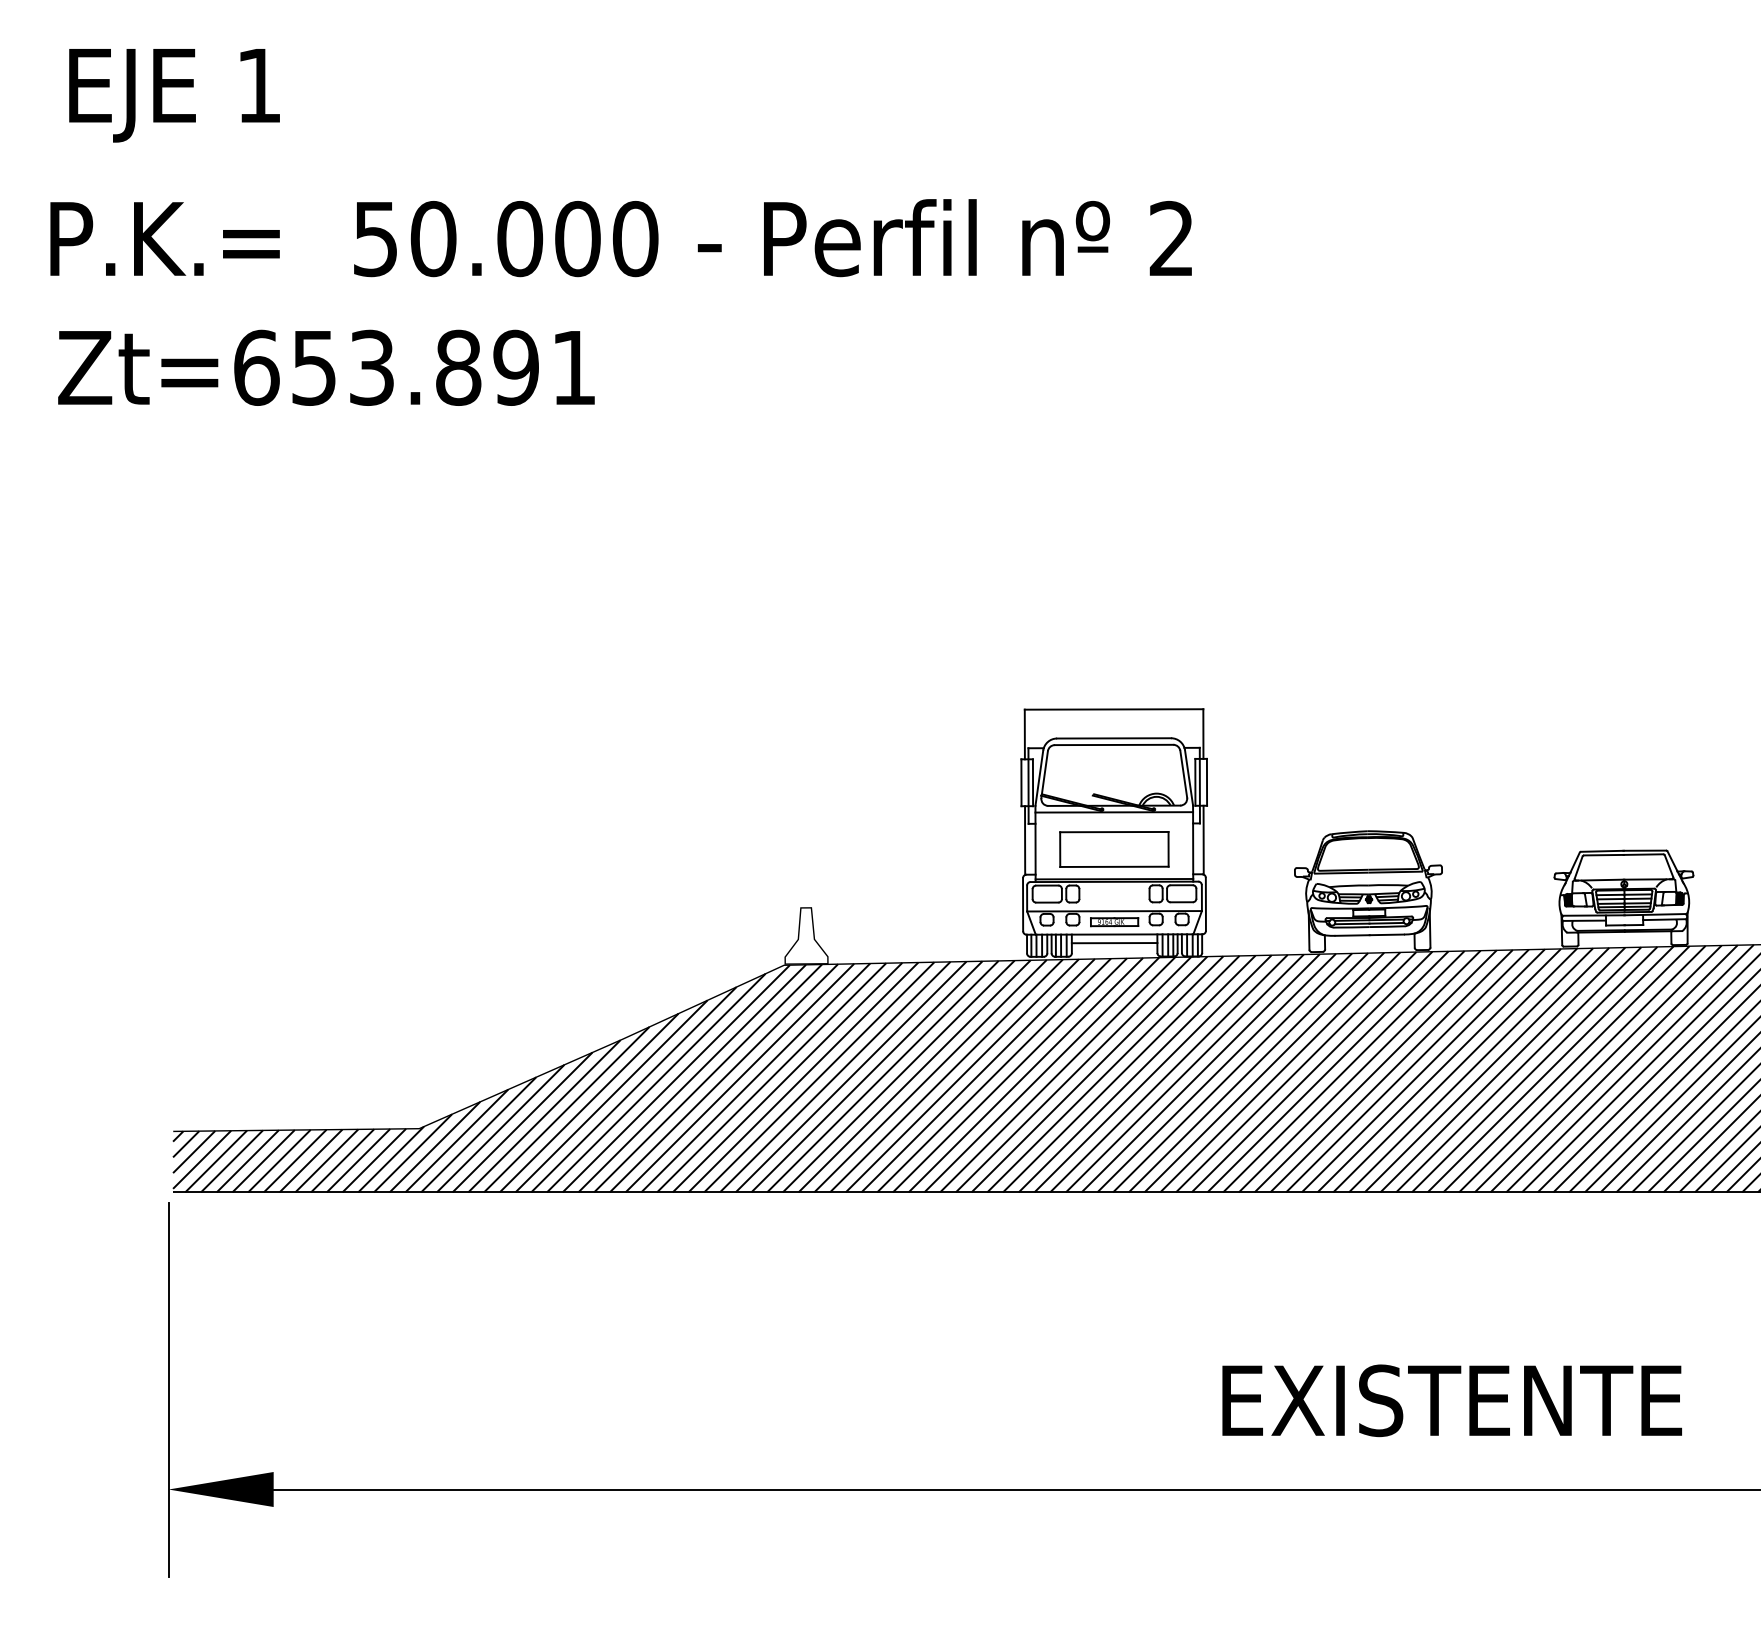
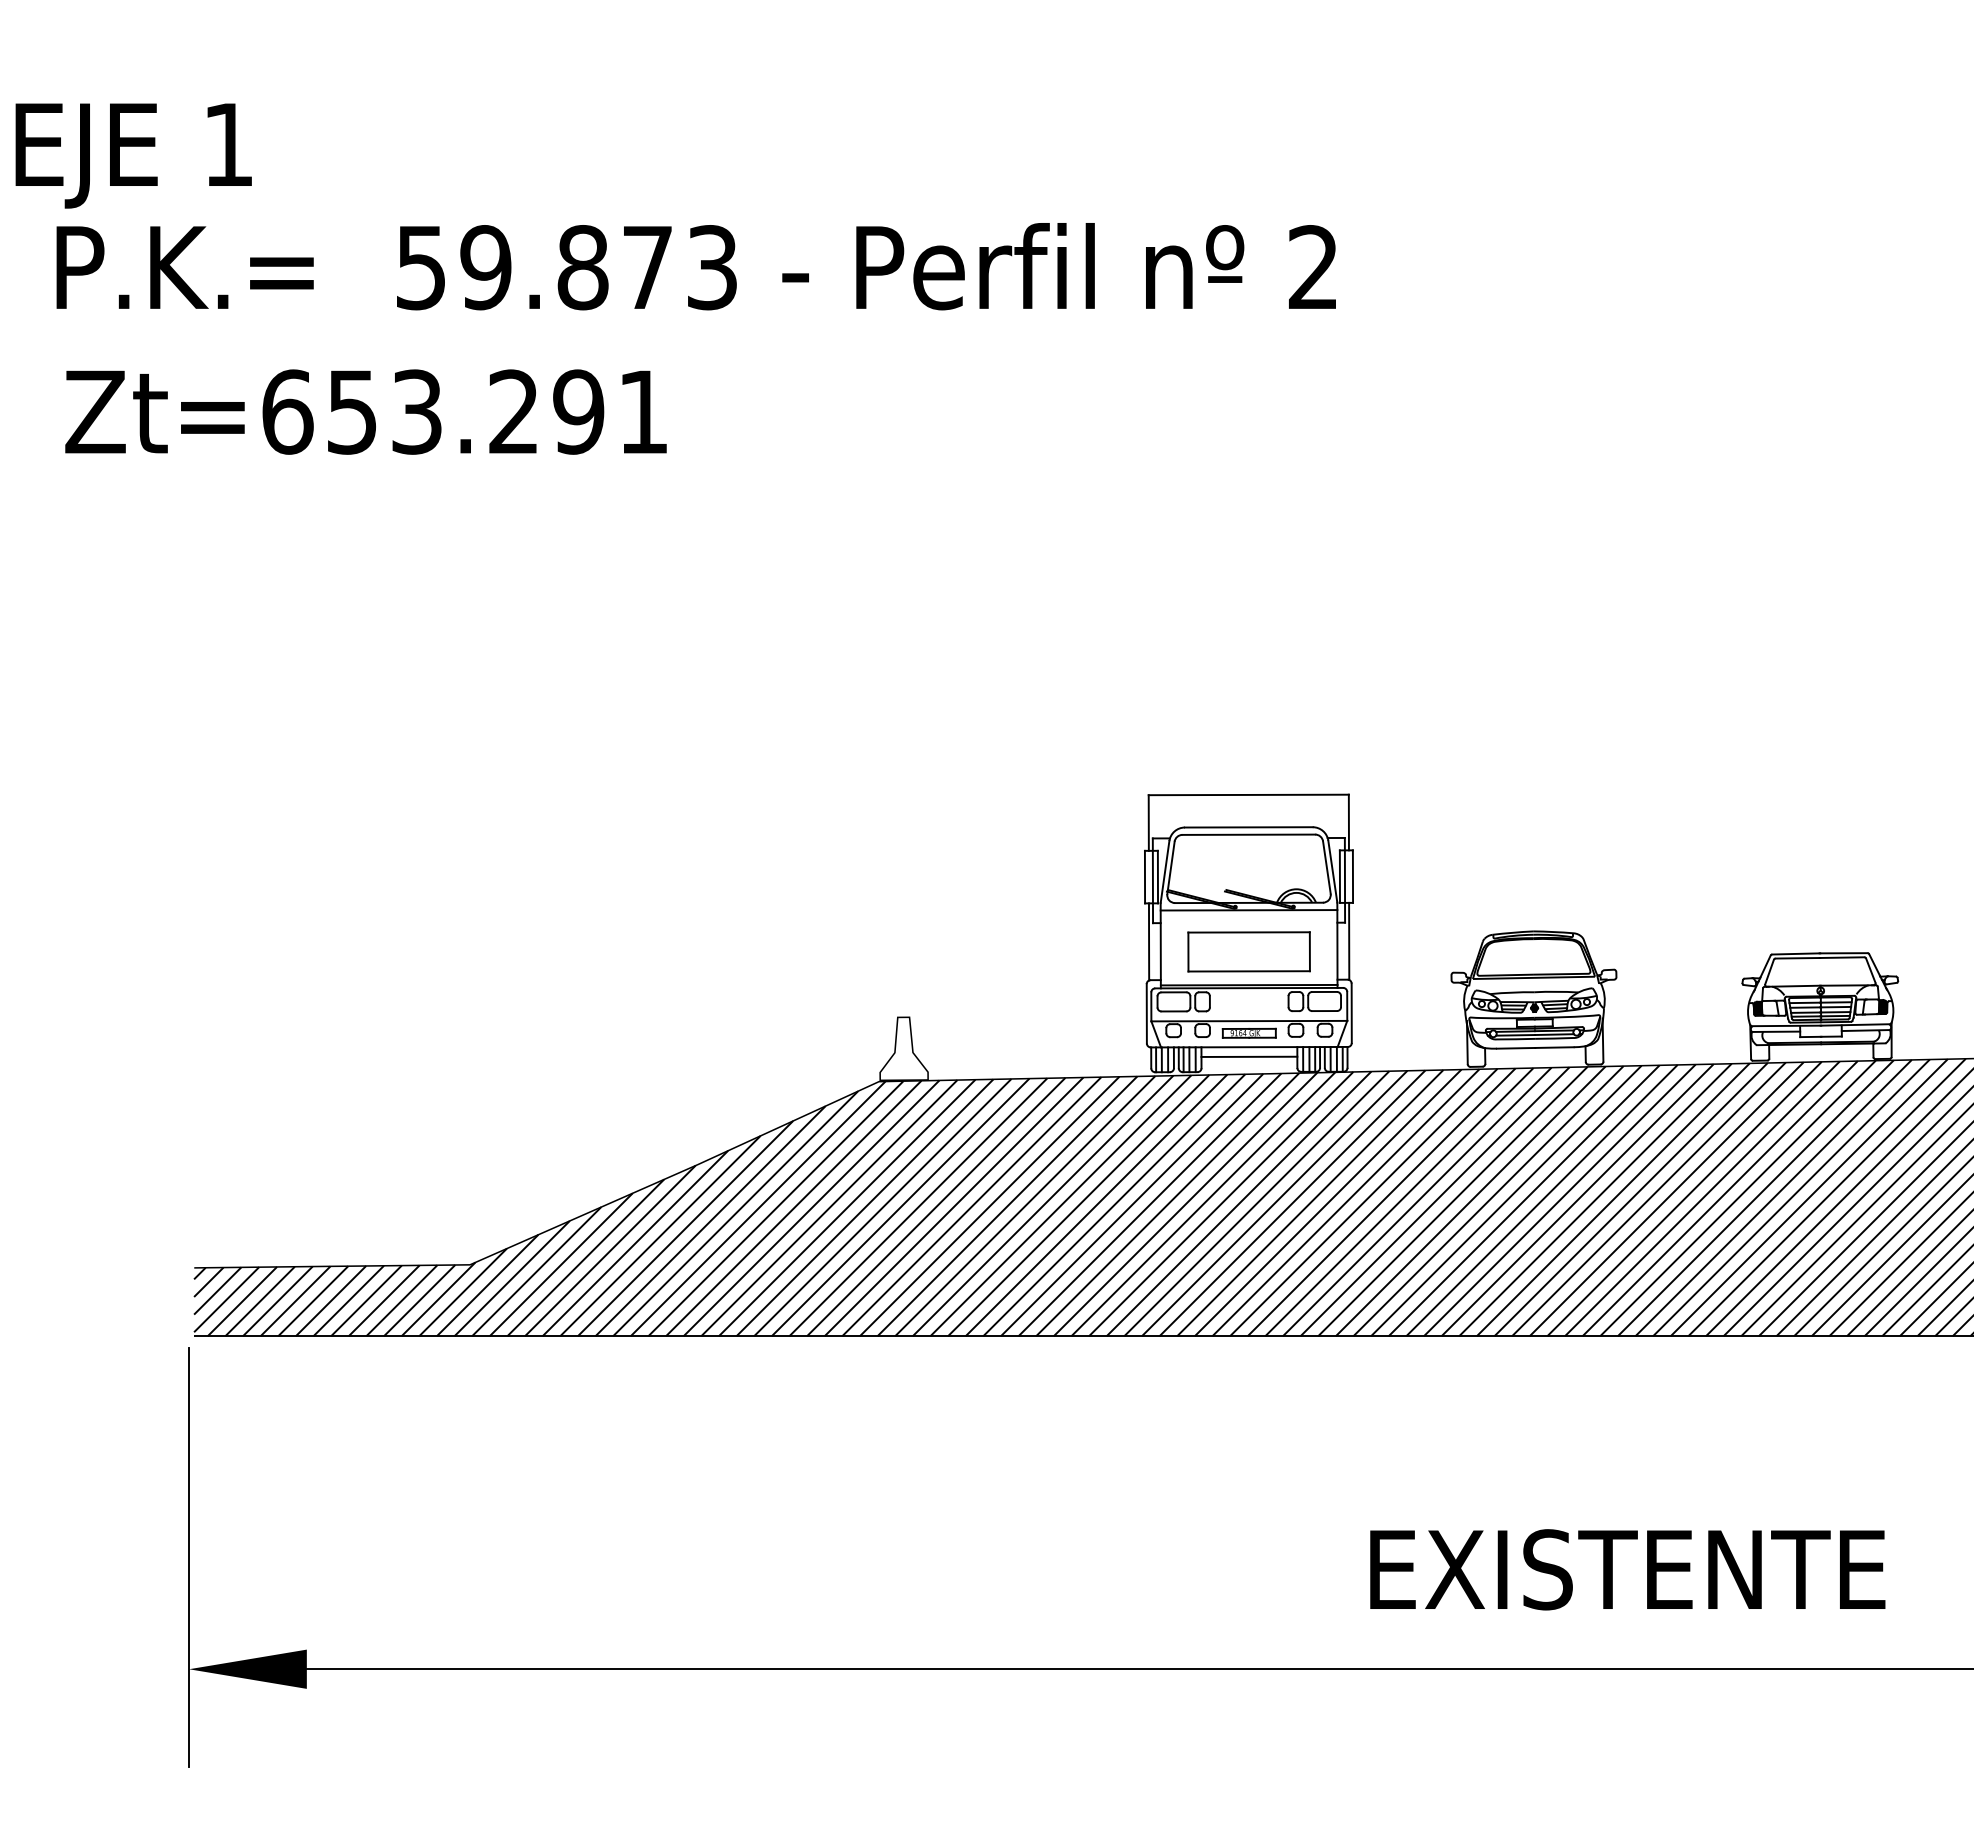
text: (174, 95) -> (133, 155), moved
text: (534, 238) -> (599, 267), 50.000 -> 59.873
text: (458, 367) -> (513, 411), Zt=653.891 -> Zt=653.291

